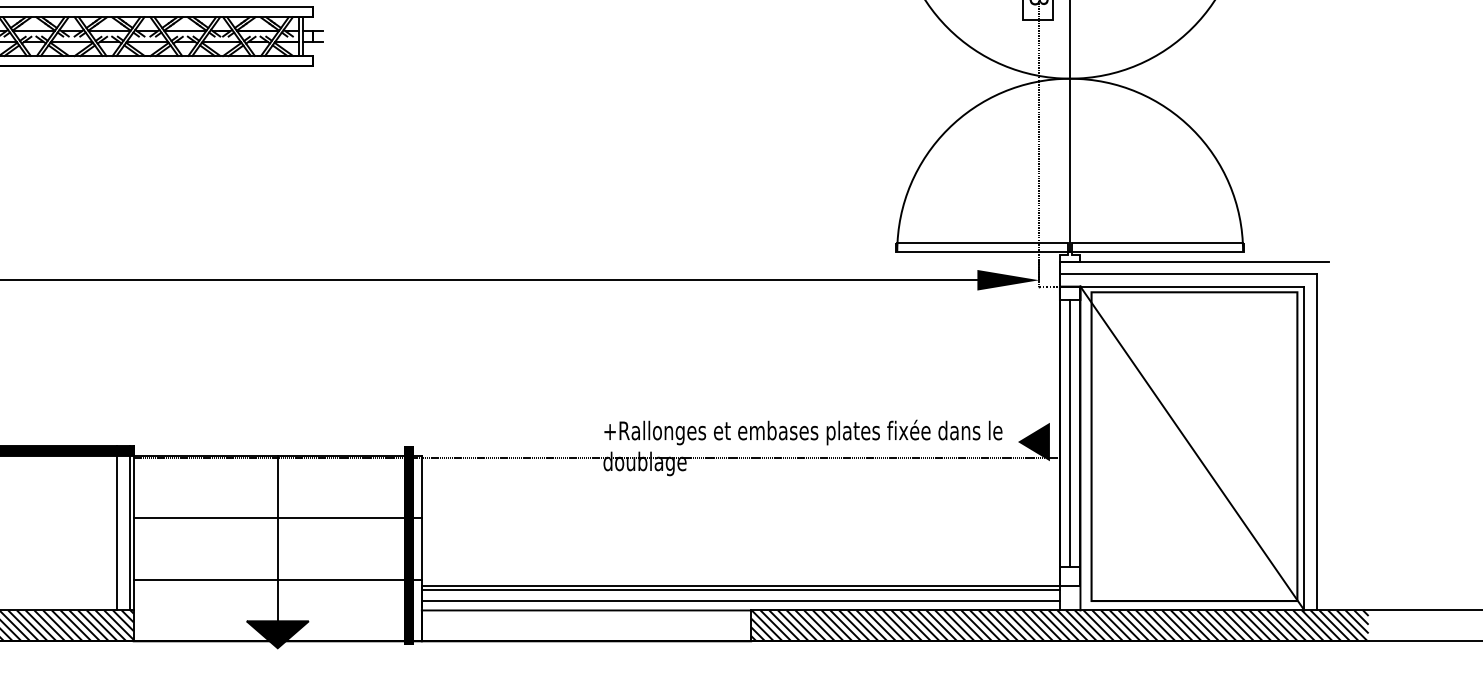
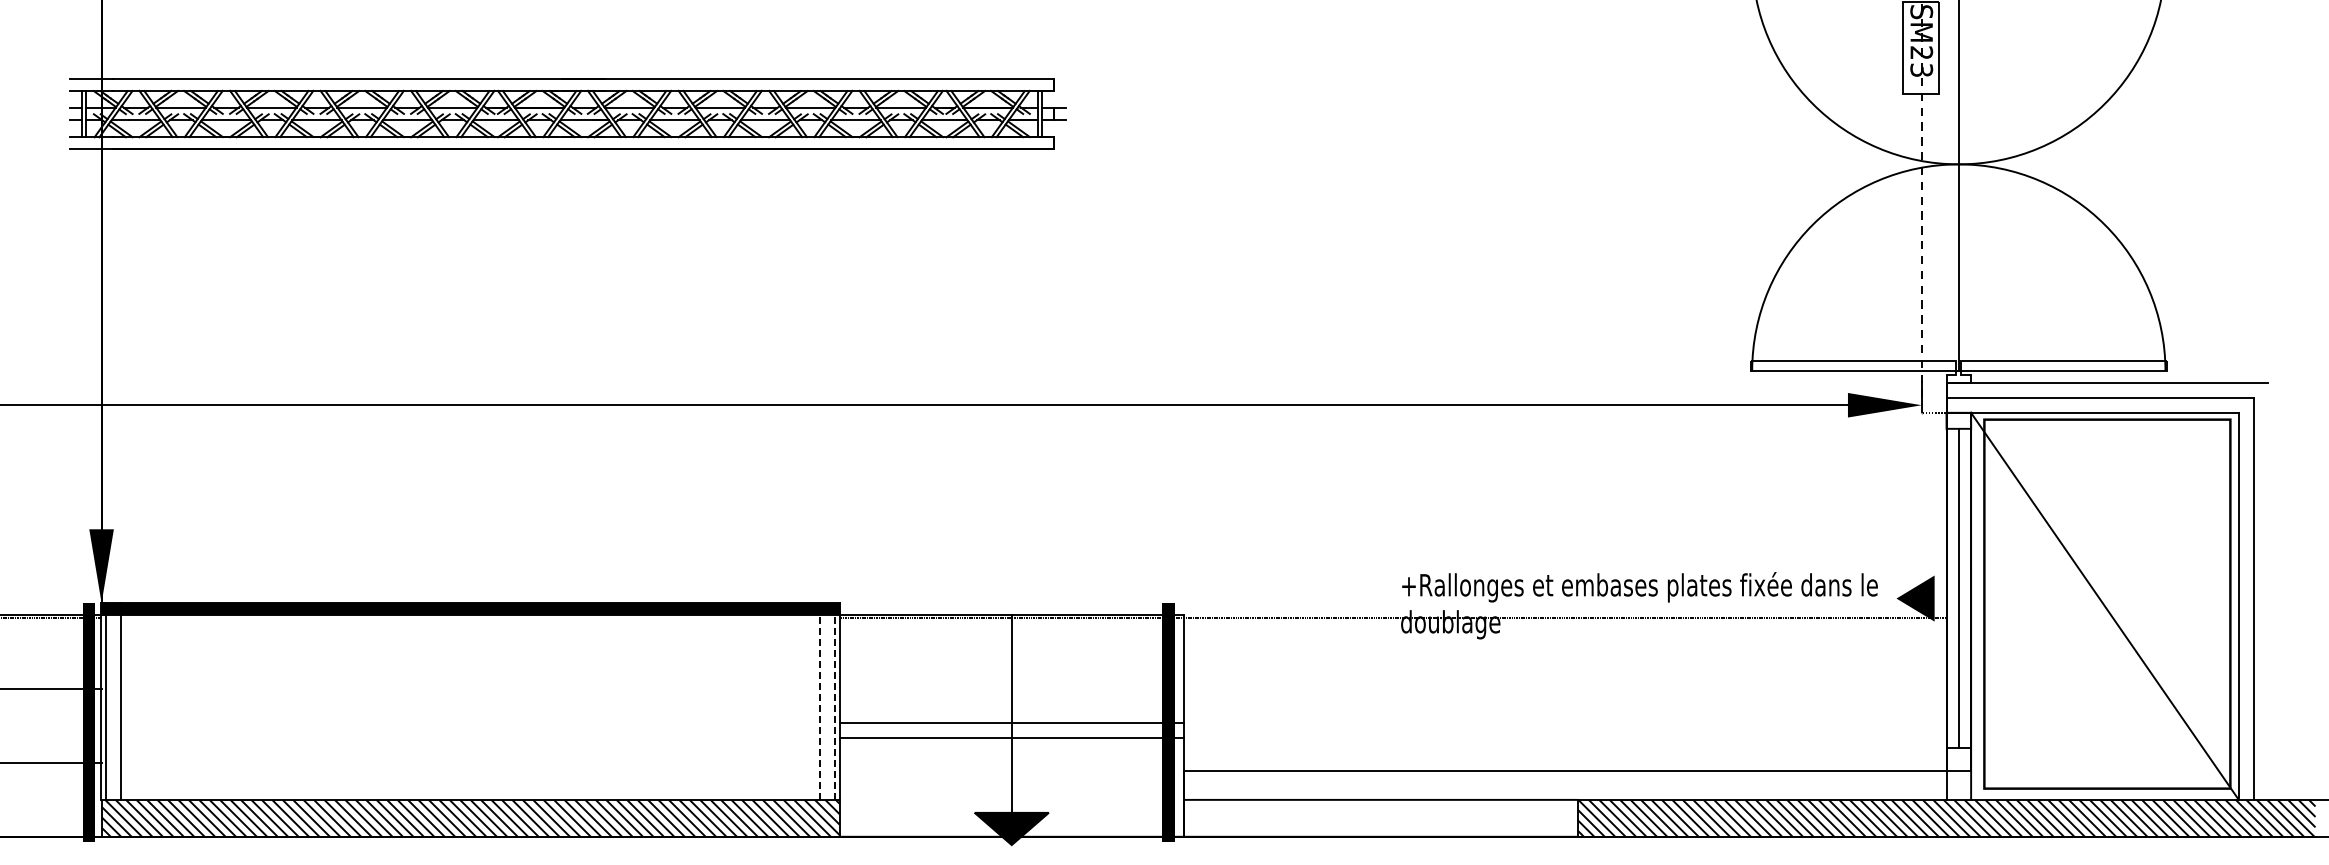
line: (277, 518) -> (1011, 738), moved
line: (116, 527) -> (819, 700), solid -> dashed
line: (129, 527) -> (834, 700), solid -> dashed
line: (277, 579) -> (1011, 722), moved
line: (740, 590) -> (1564, 776), removed
line: (740, 600) -> (1564, 788), removed

